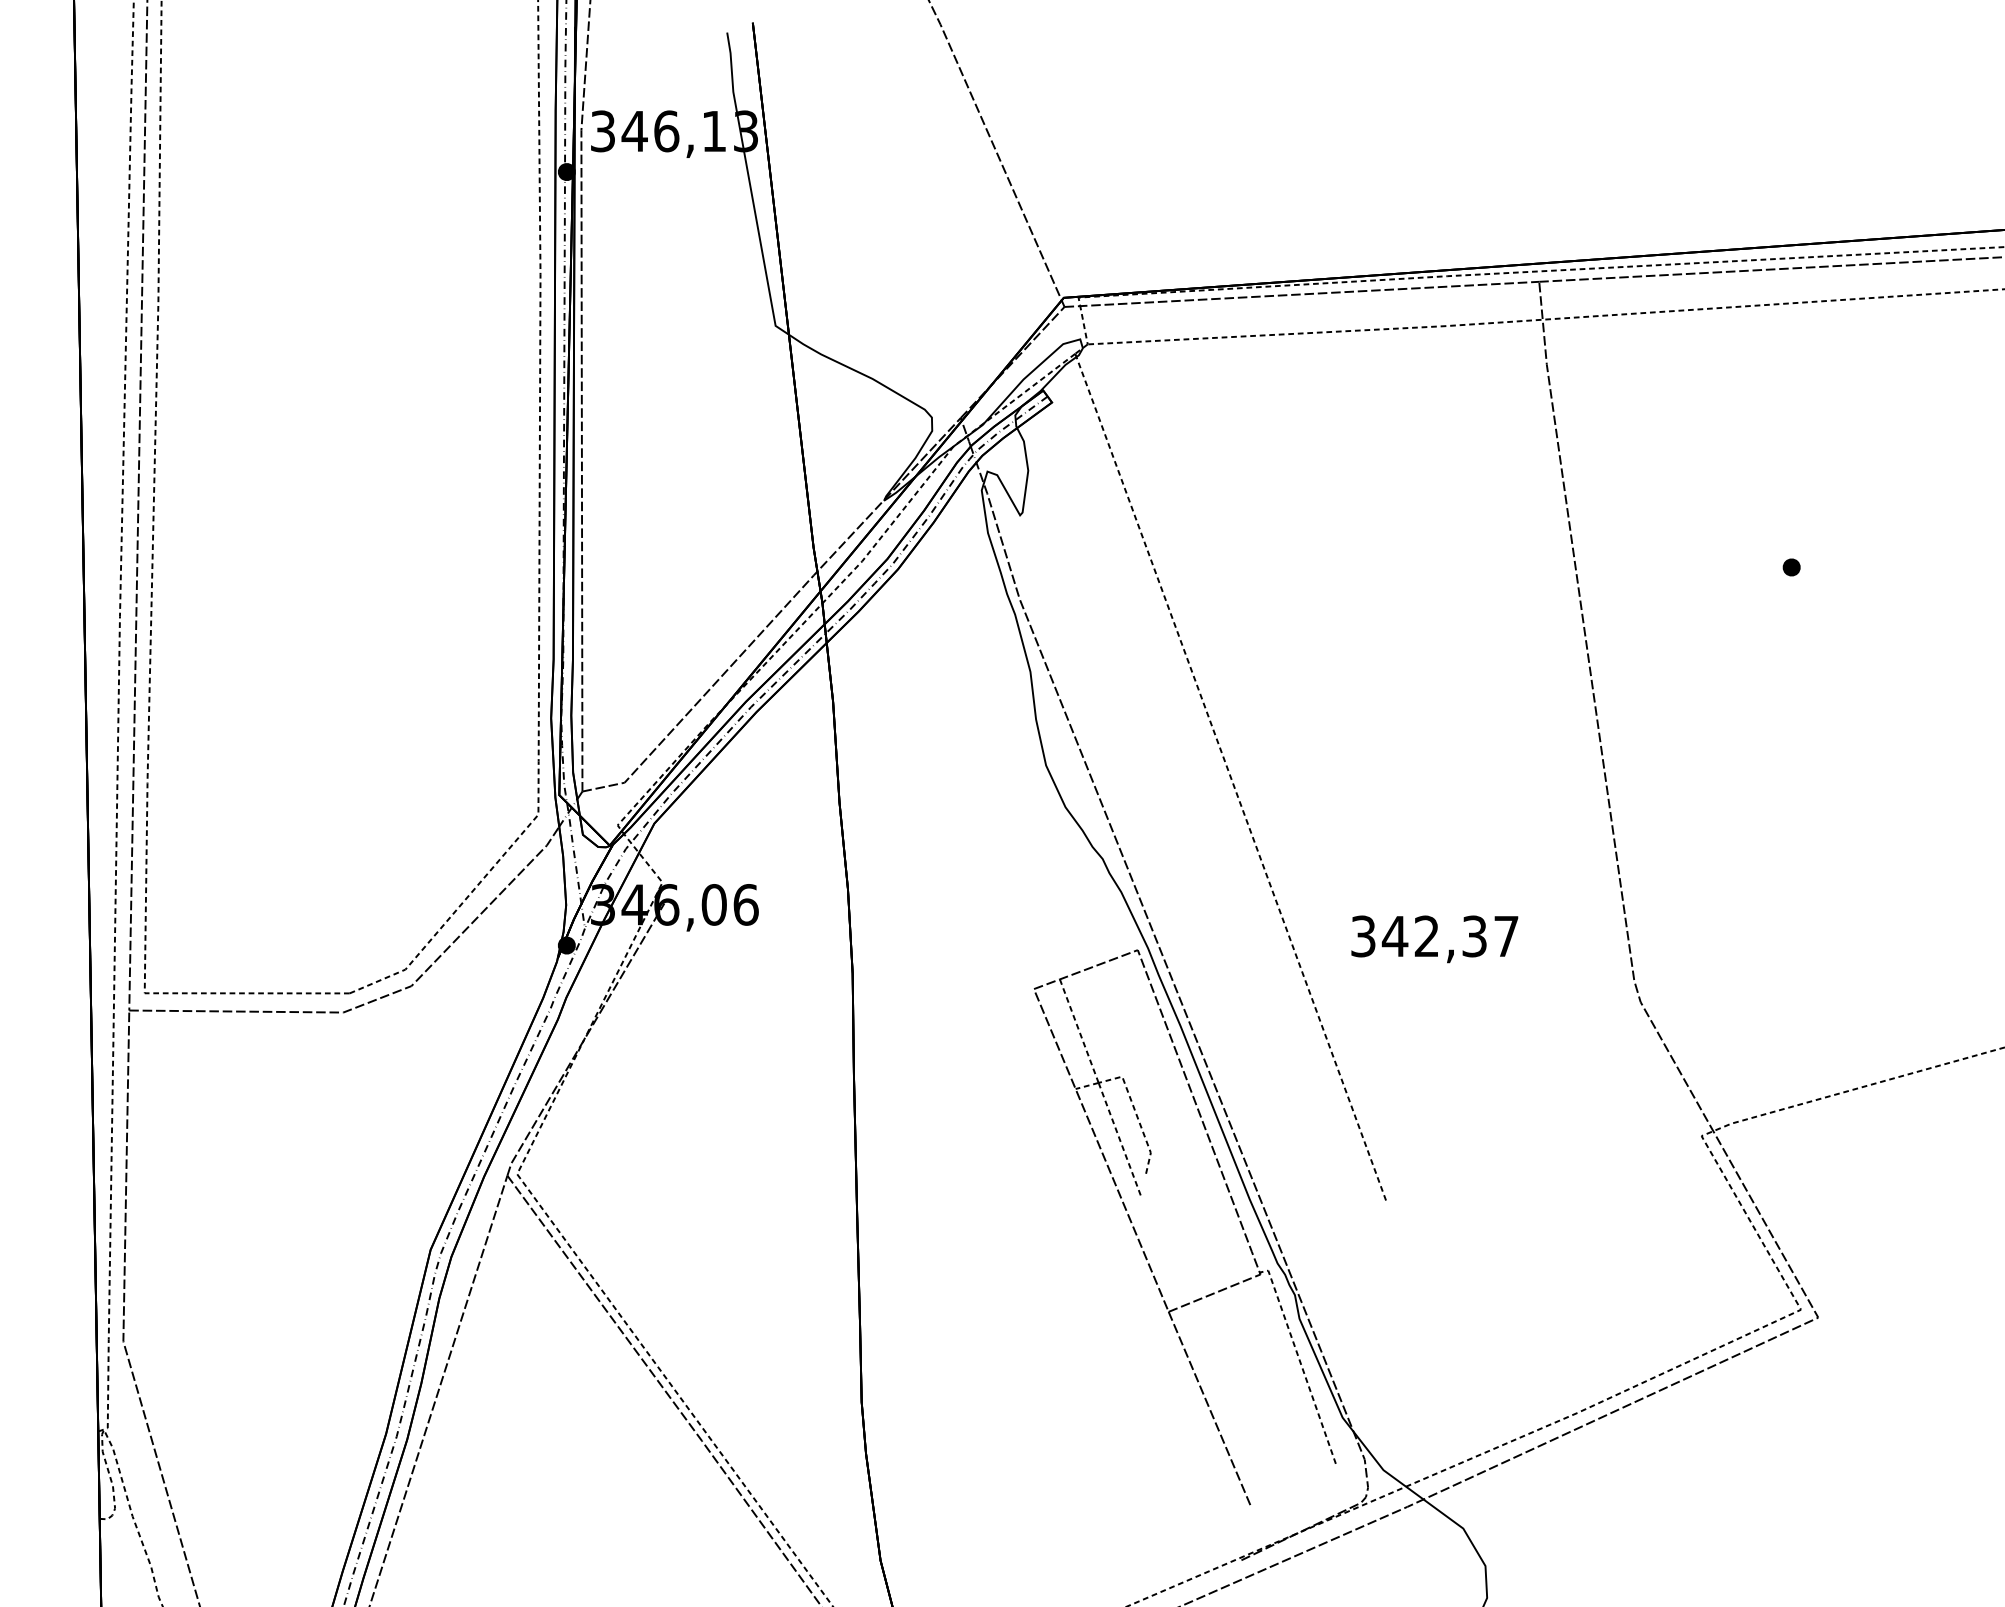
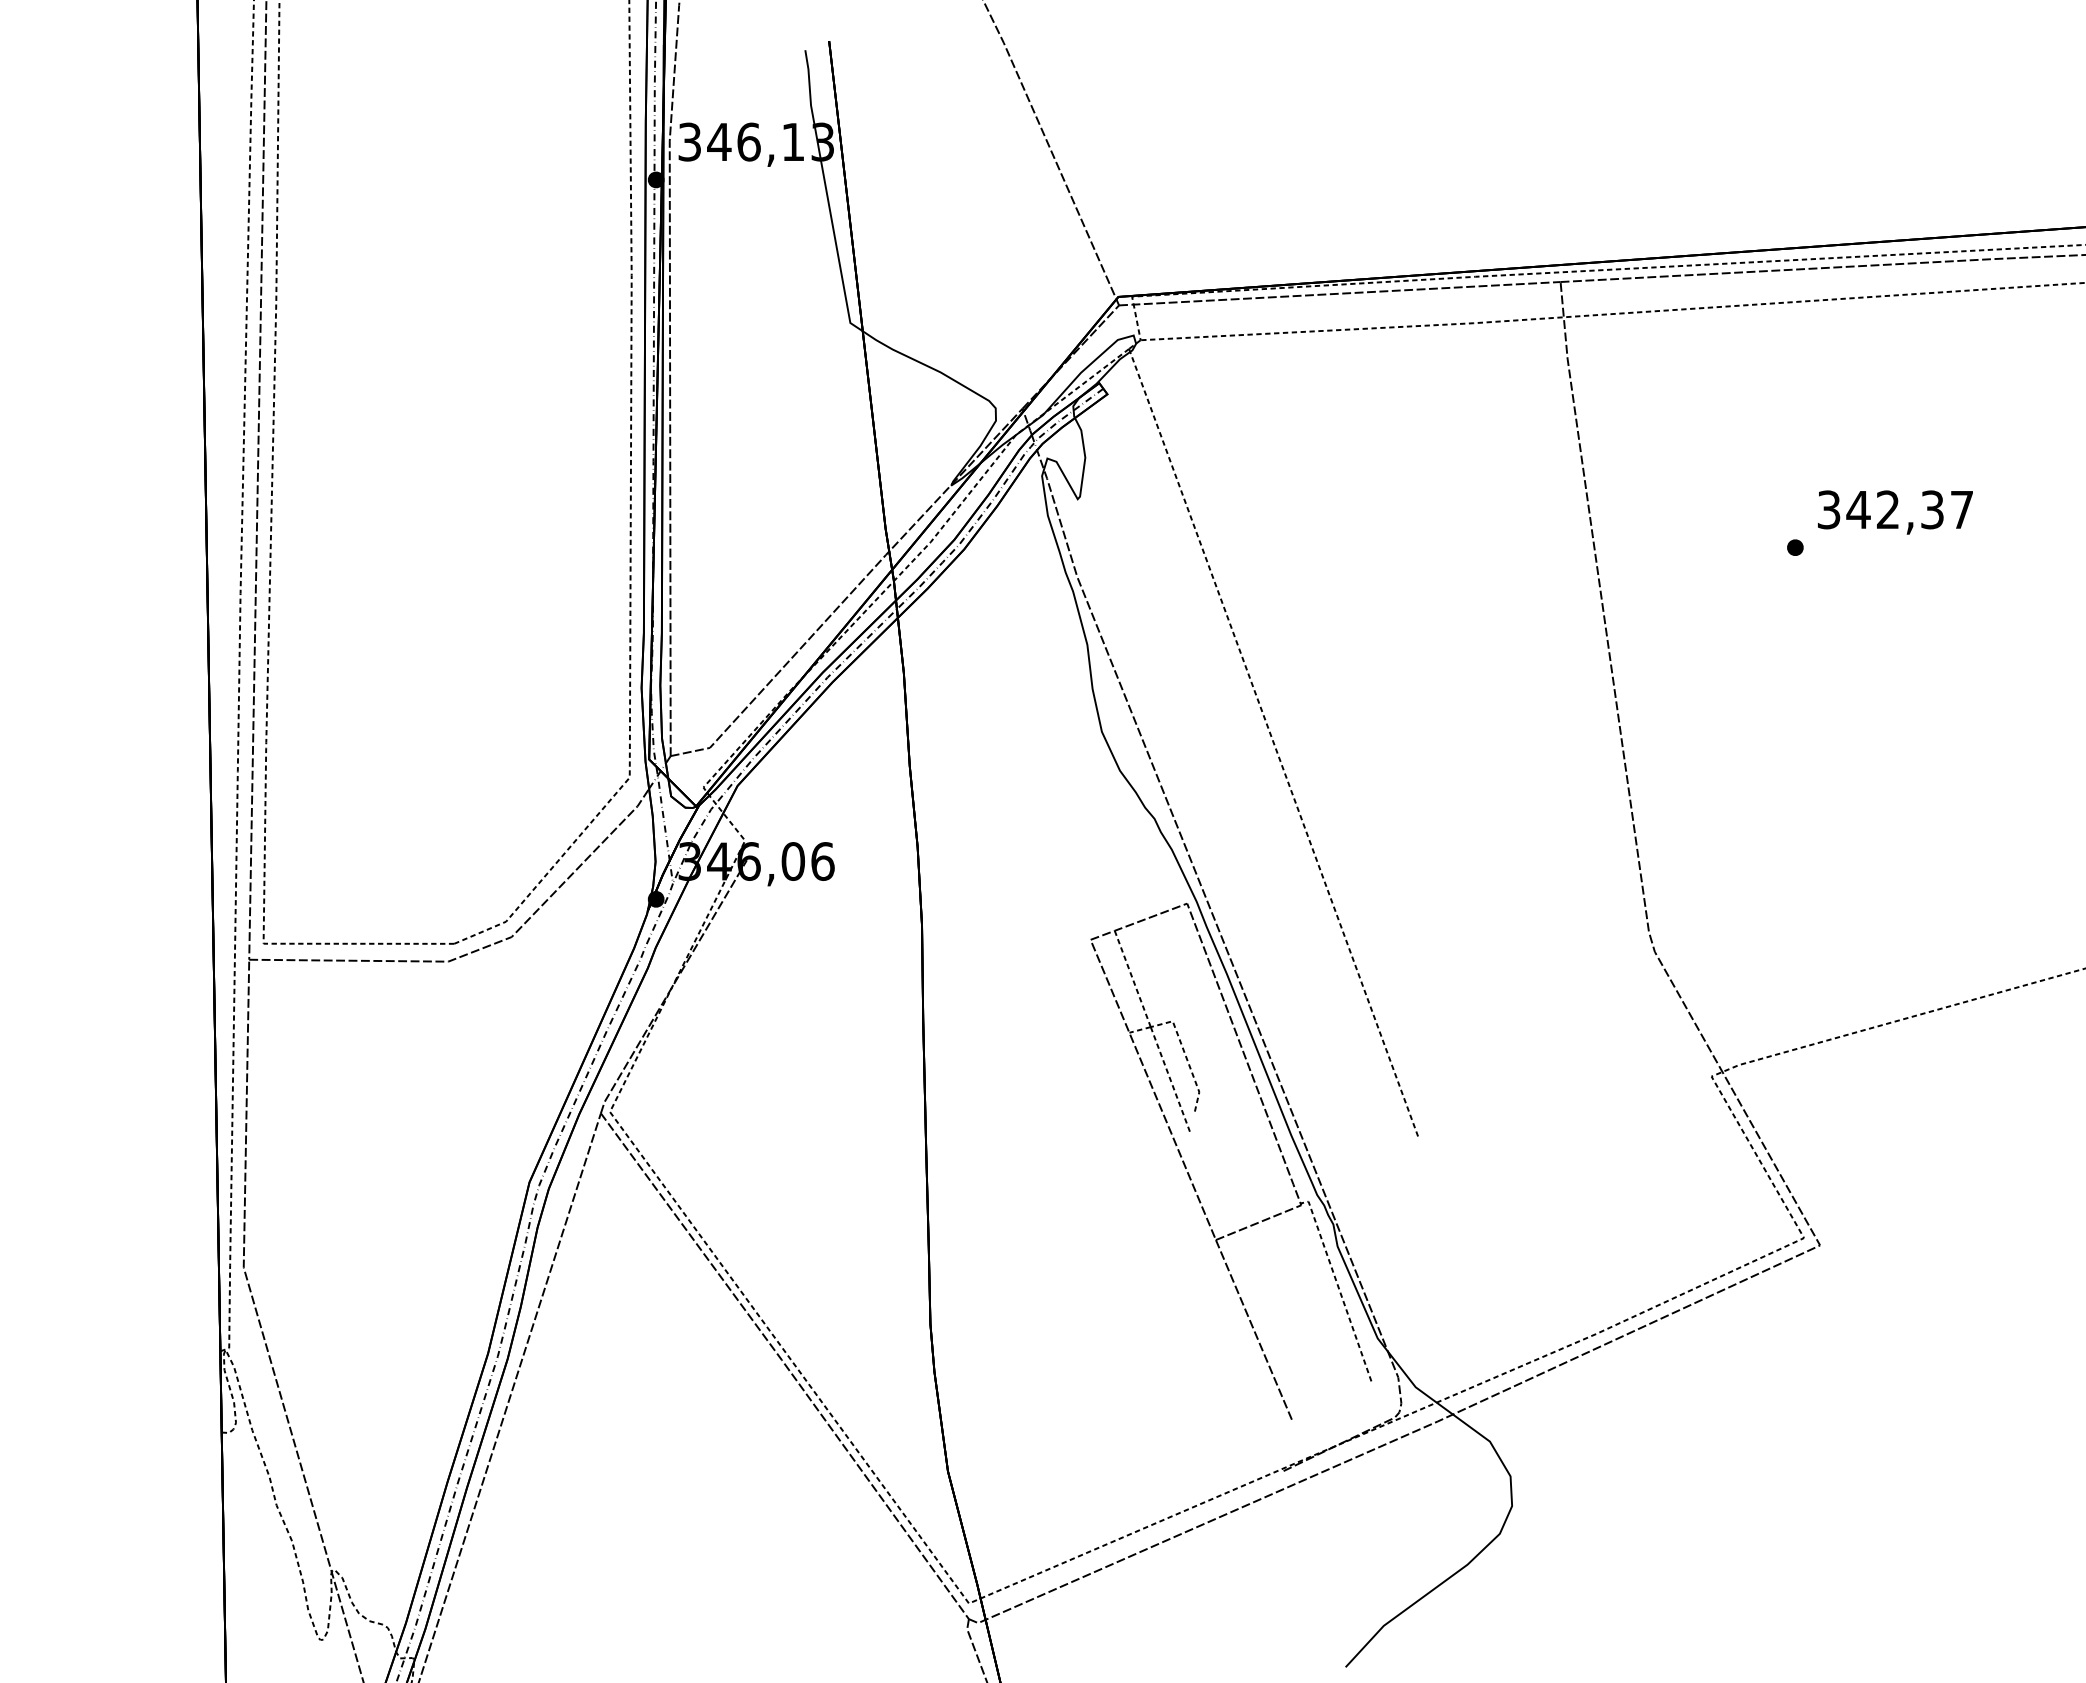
text: (1434, 939) -> (1895, 512), moved

